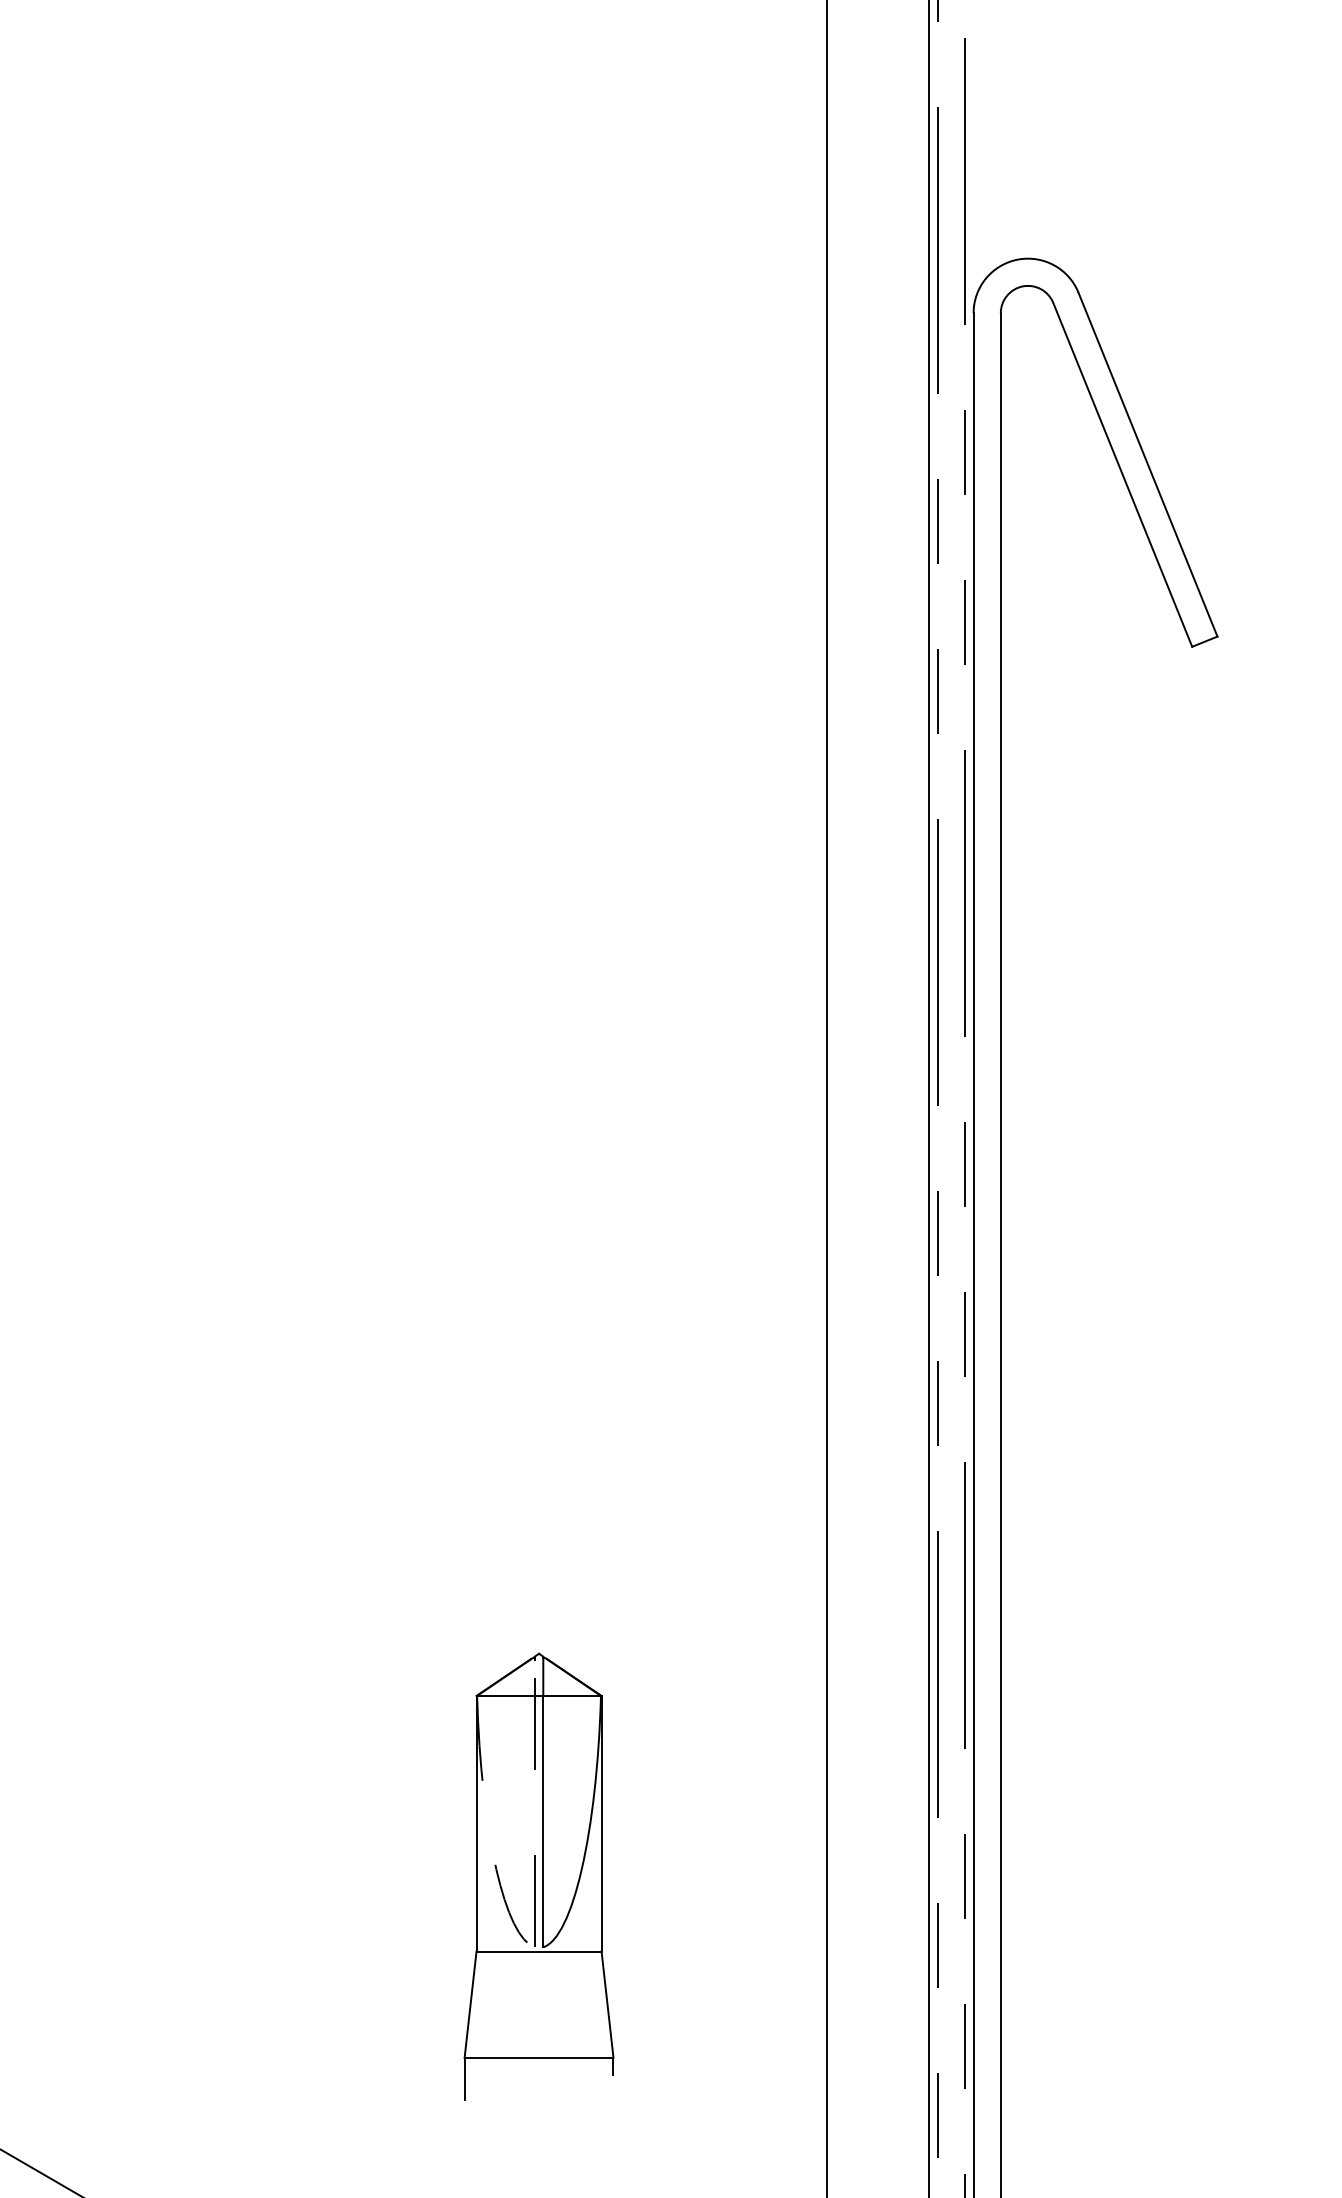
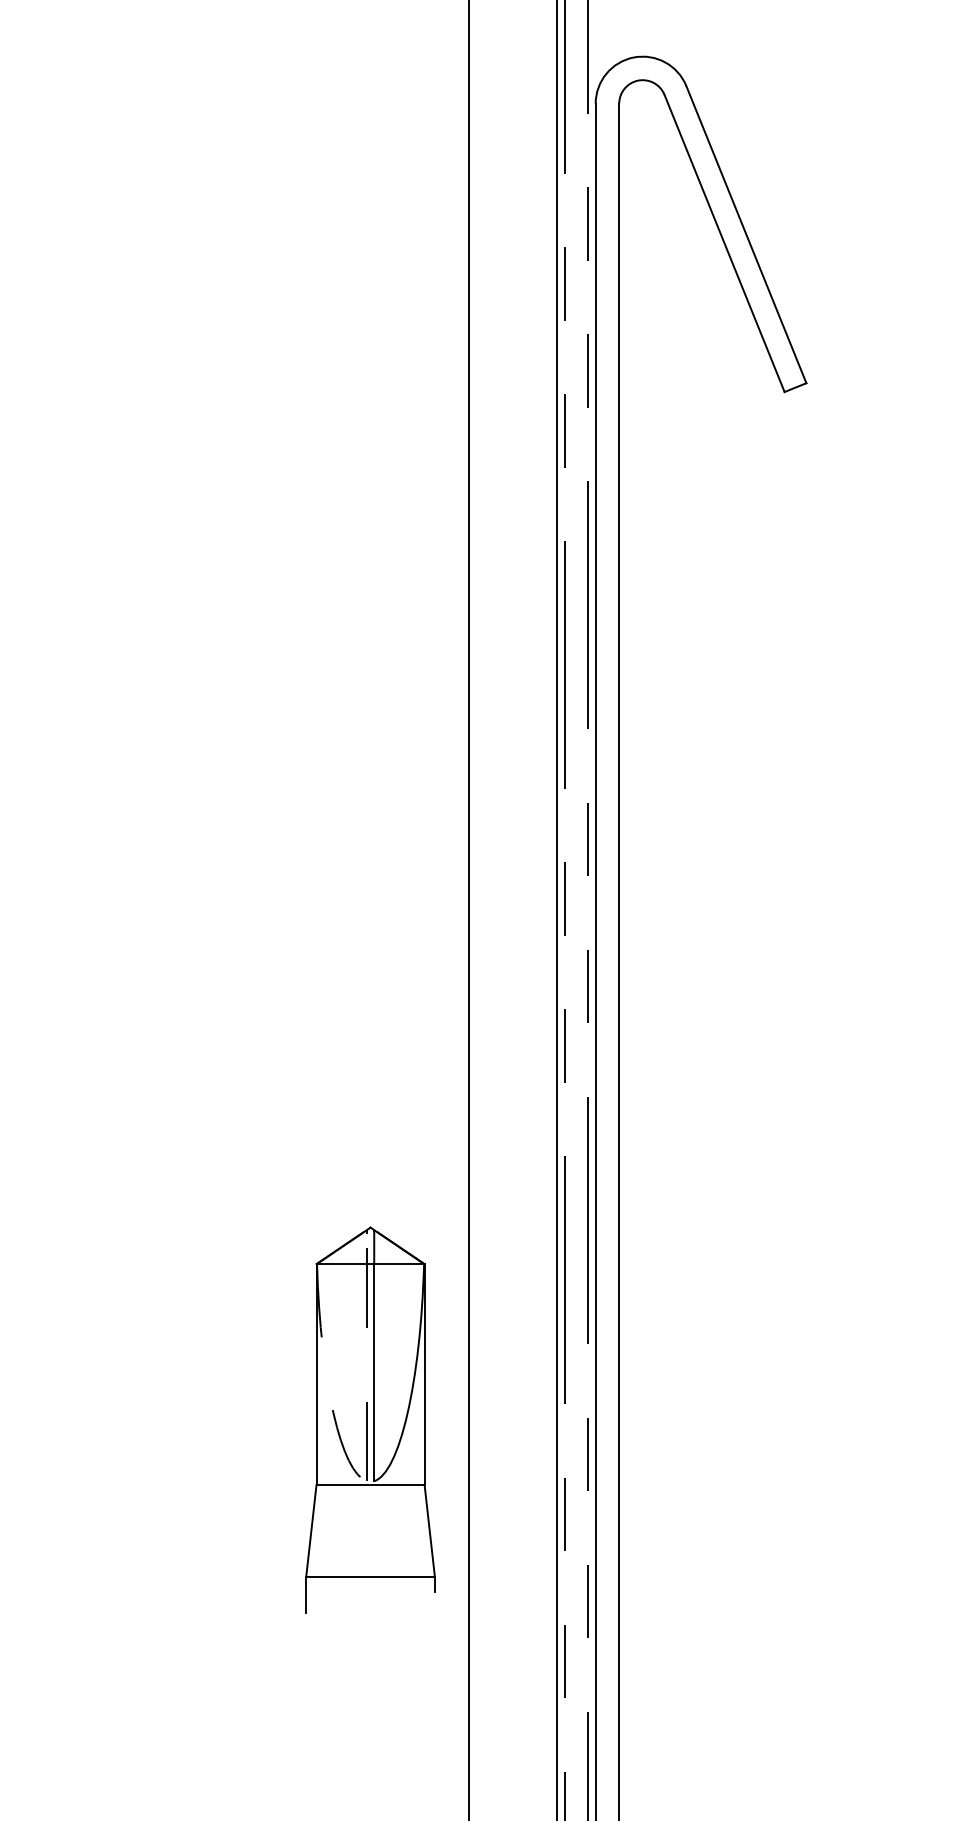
part: (538, 1876) -> (370, 1420), moved

